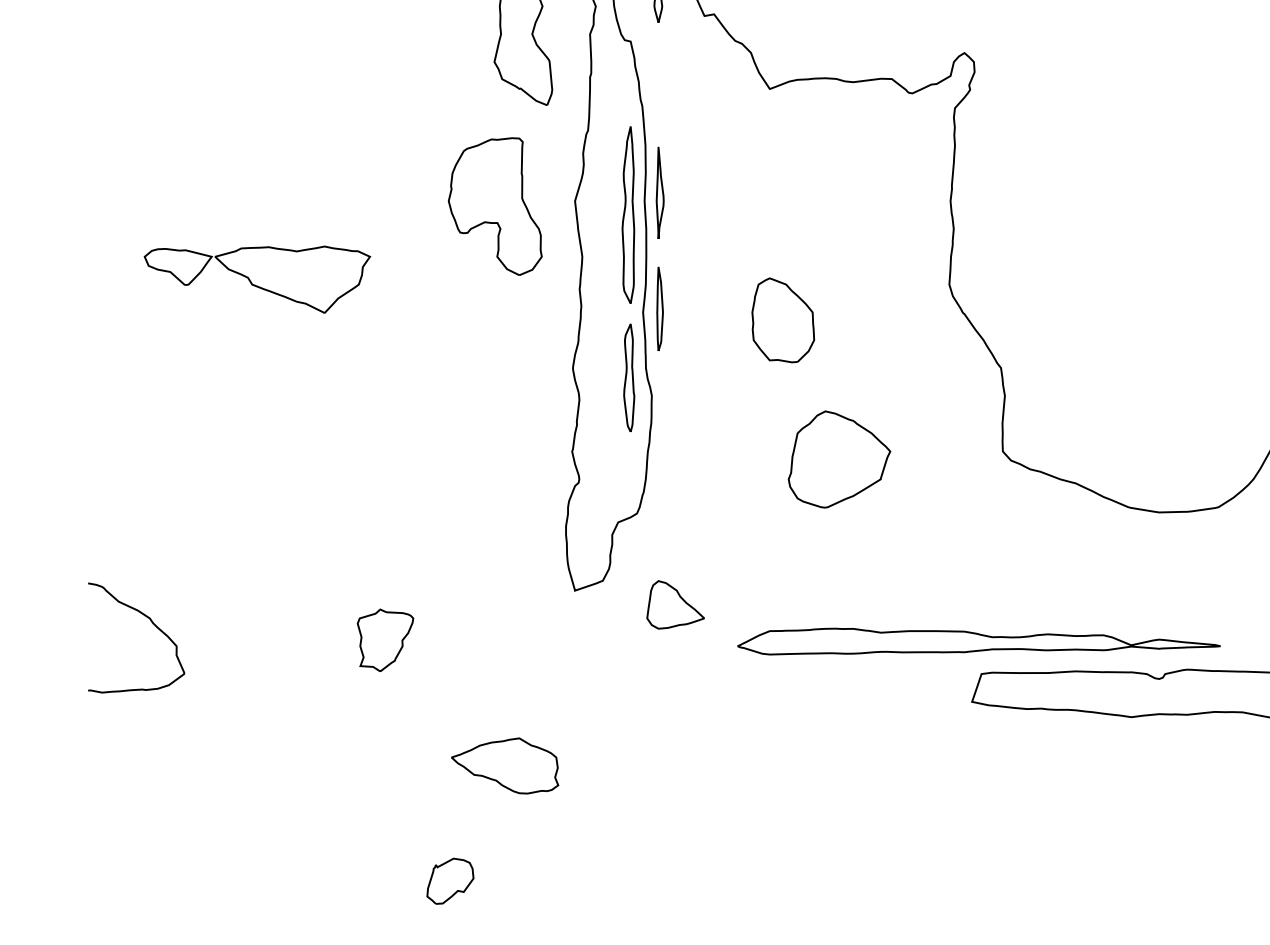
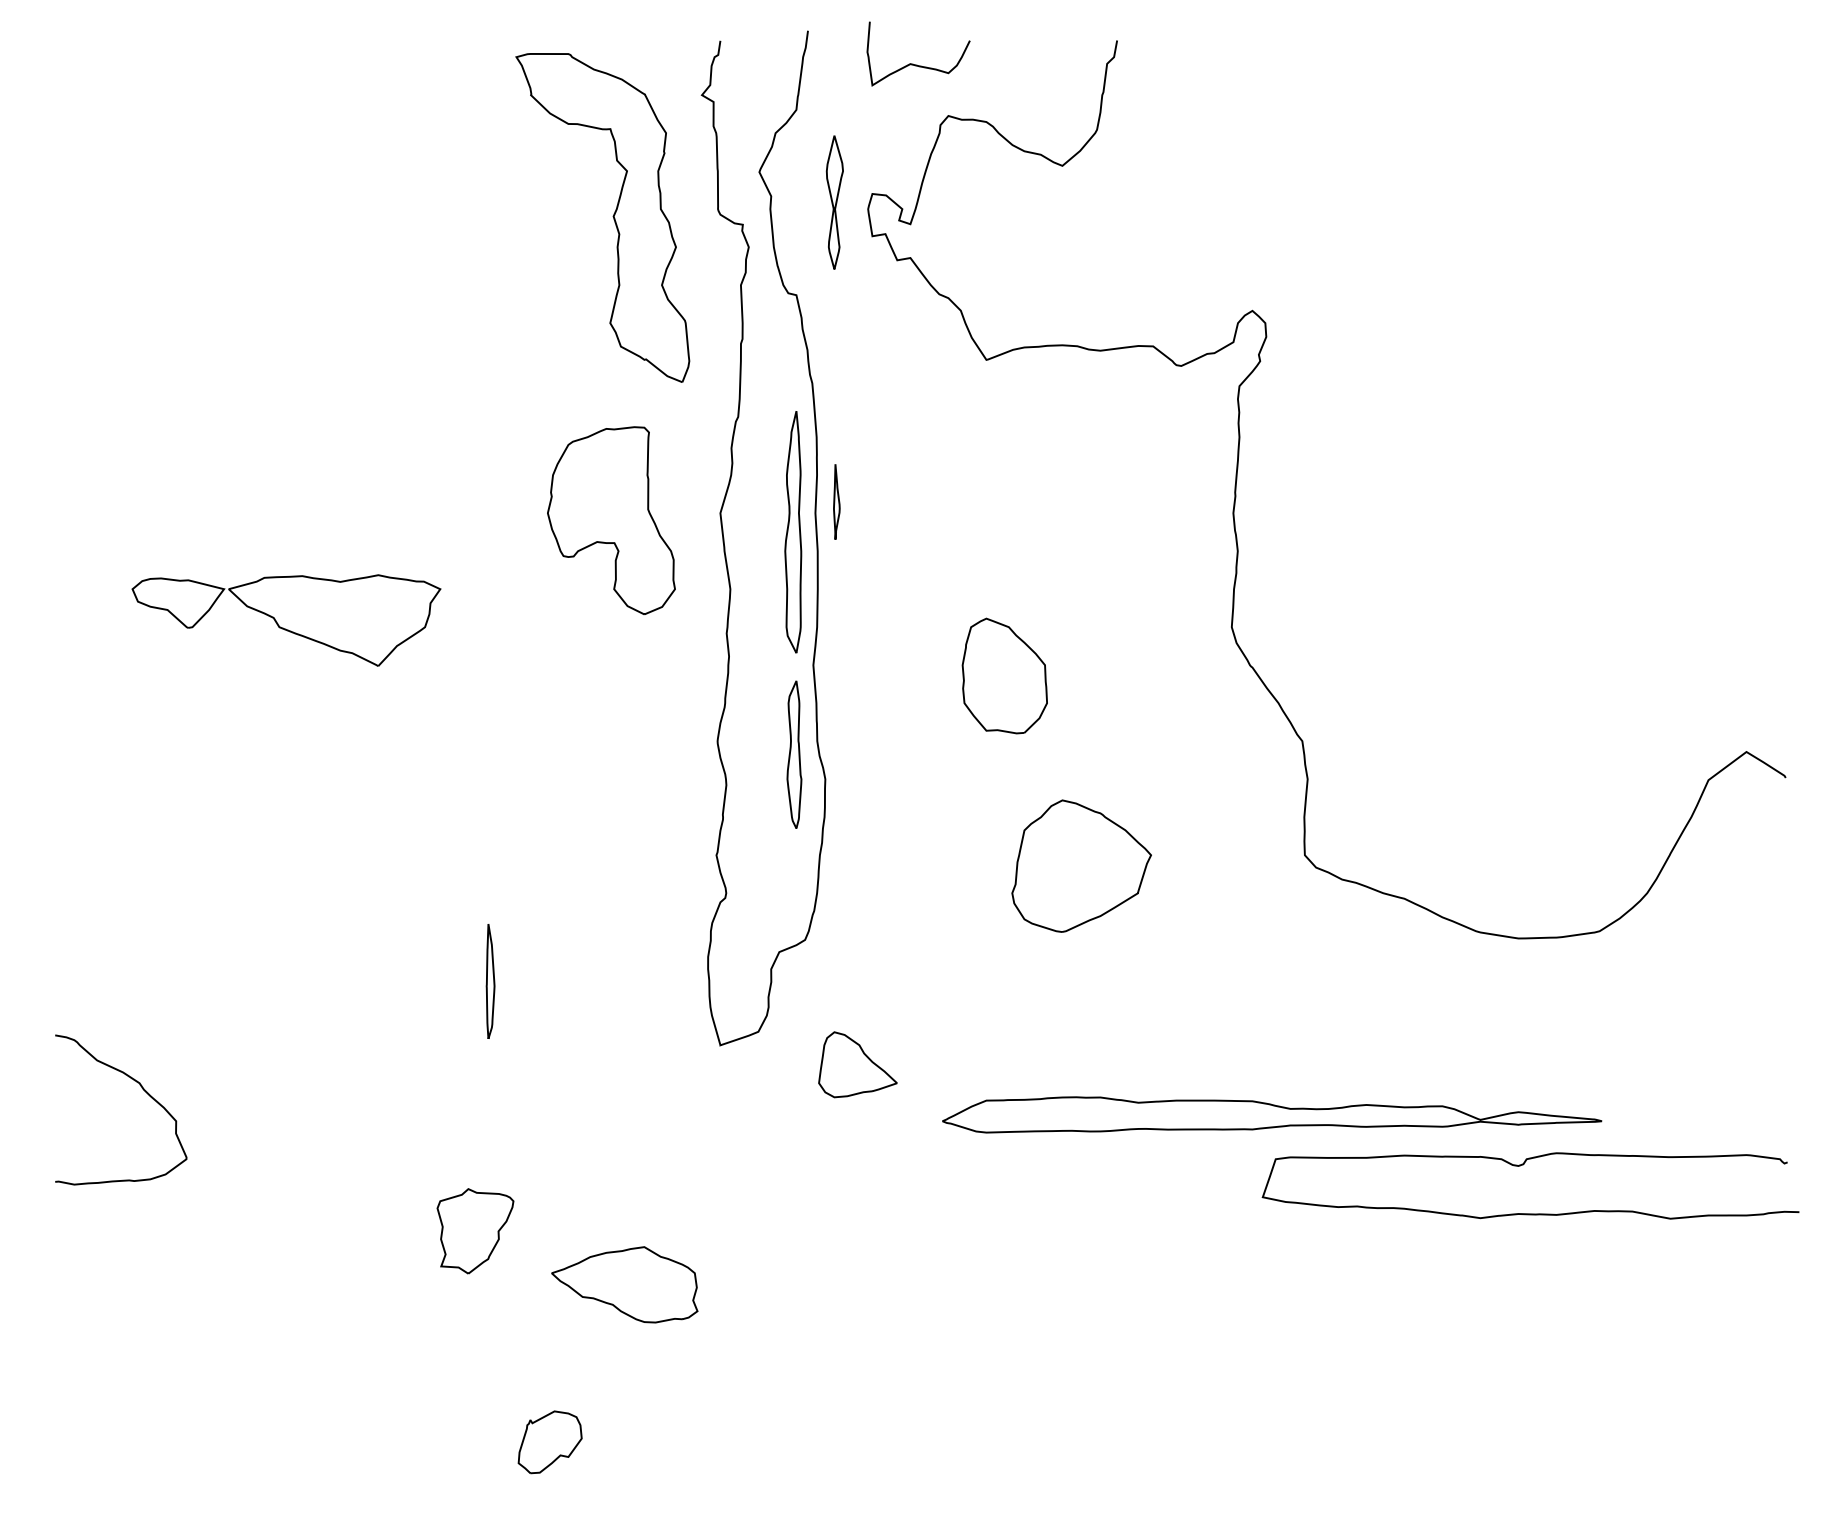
part: (660, 192) -> (836, 501), size x0.6
part: (660, 308) -> (490, 981), moved
part: (385, 640) -> (475, 1231), moved

